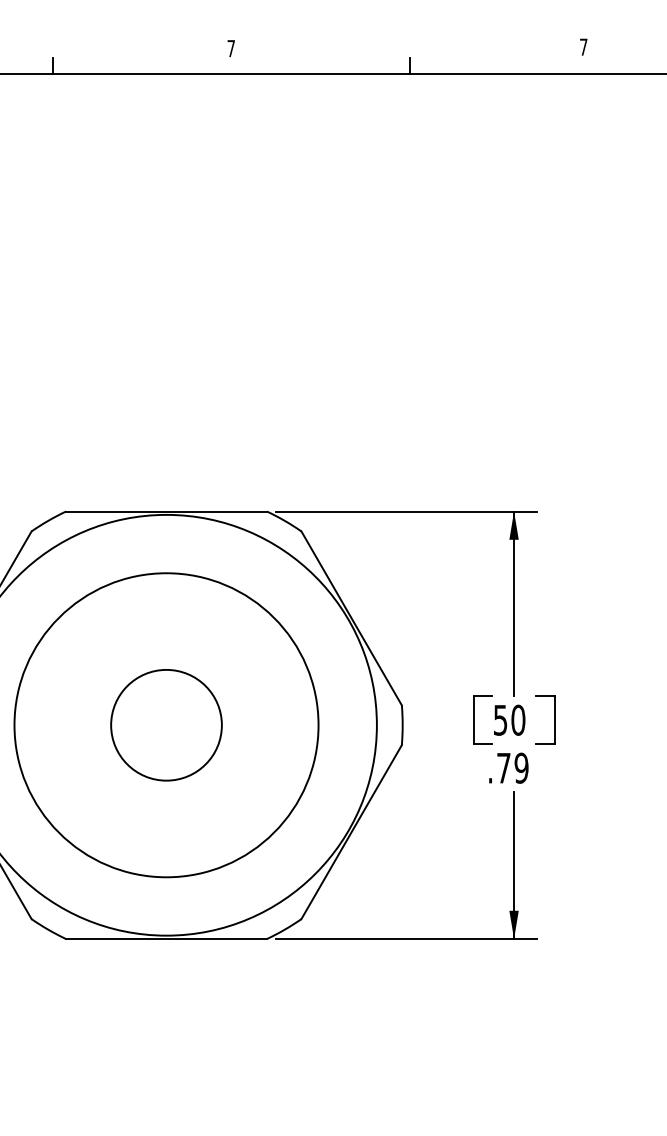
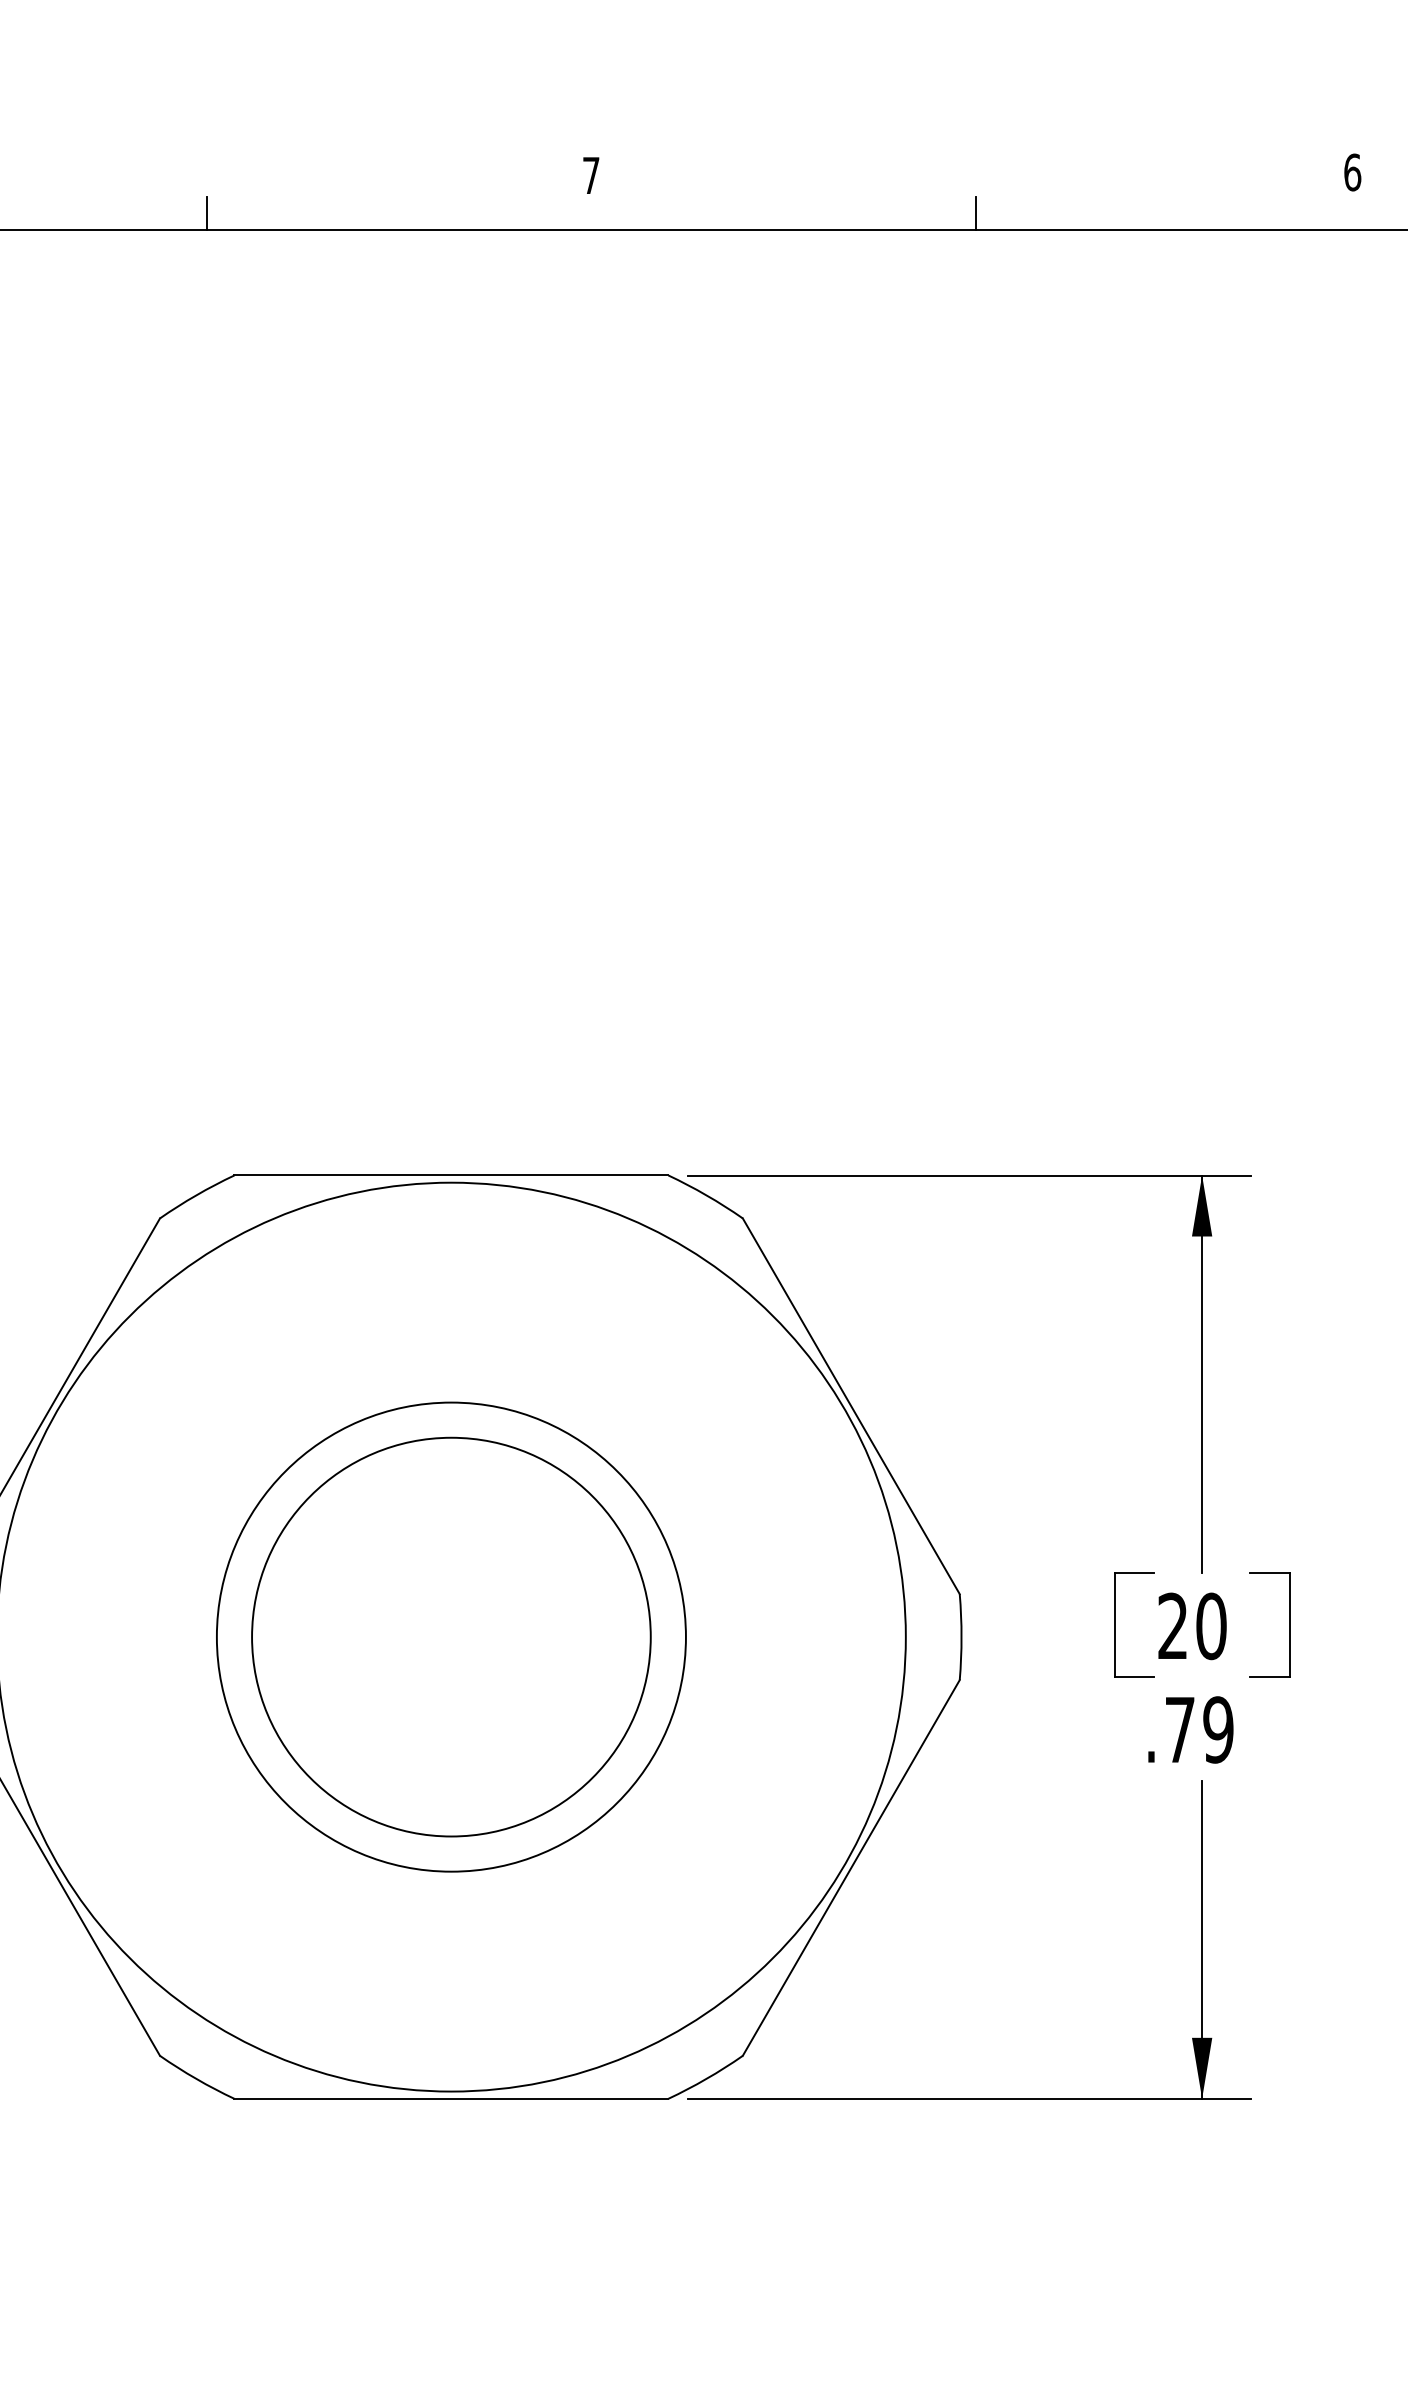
text: (583, 46) -> (1352, 170), 7 -> 6
text: (500, 719) -> (1172, 1624), 50 -> 20
circle: (166, 724) -> (451, 1635), size x0.71
circle: (166, 724) -> (451, 1635), size x1.67

